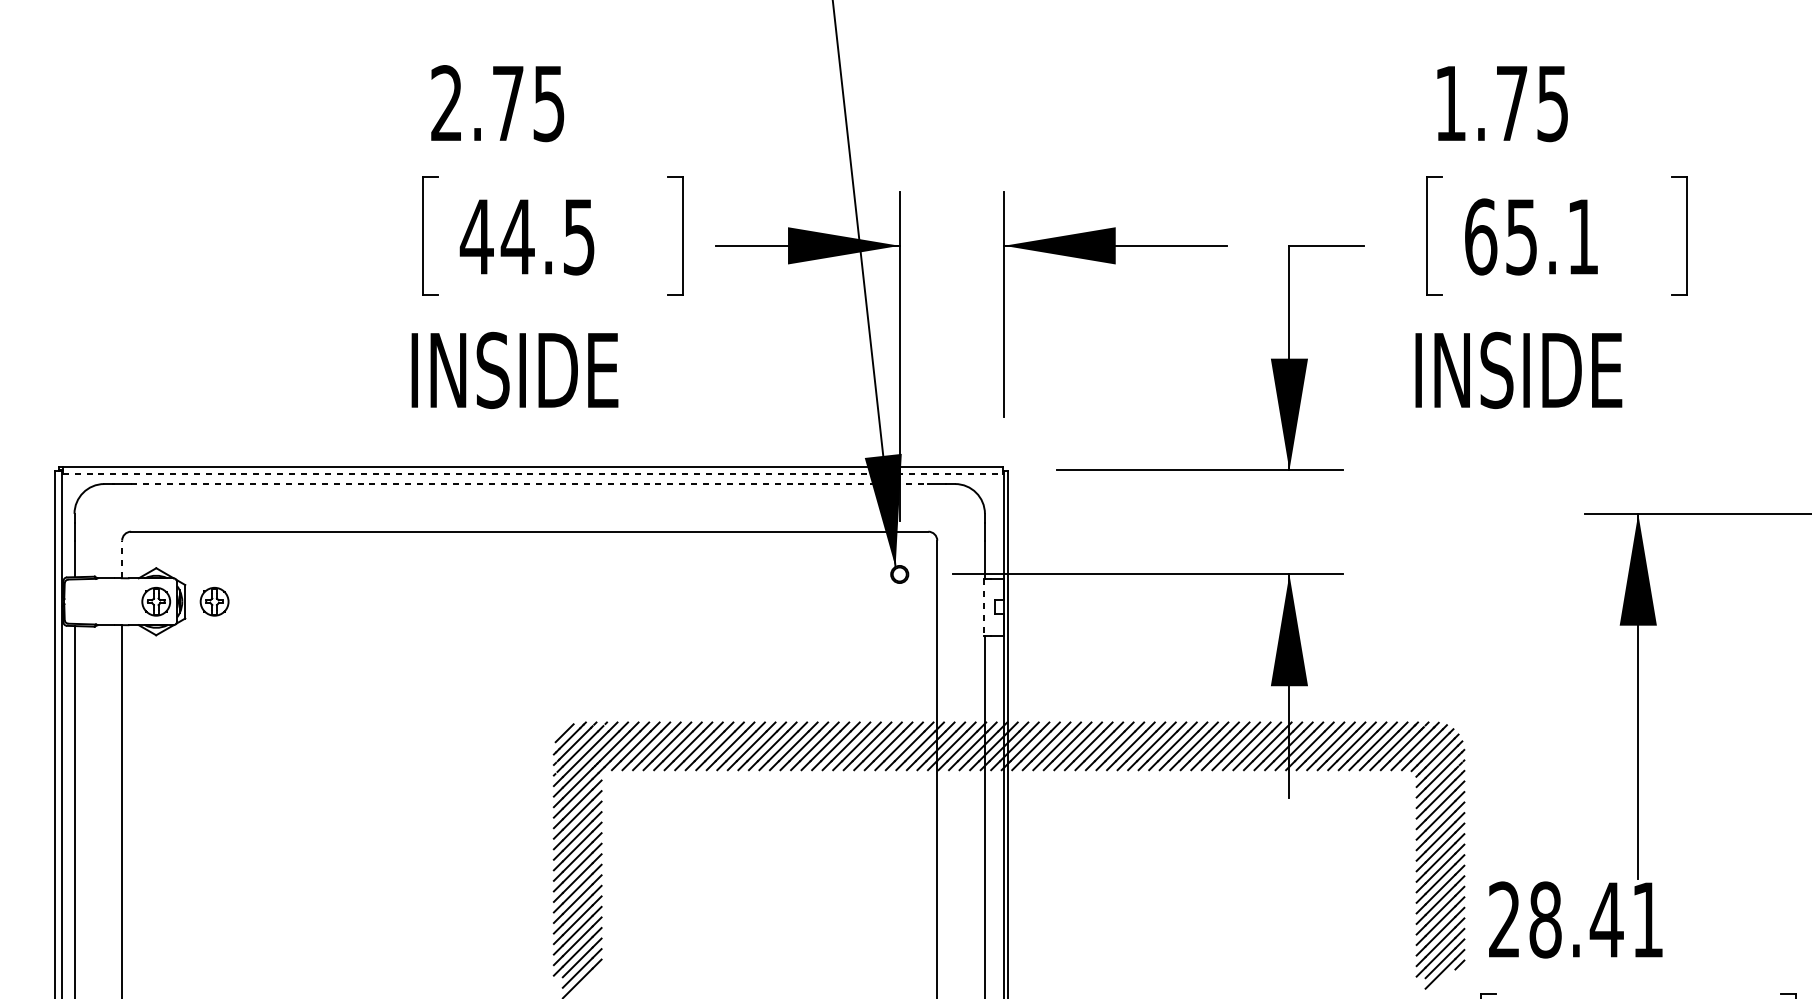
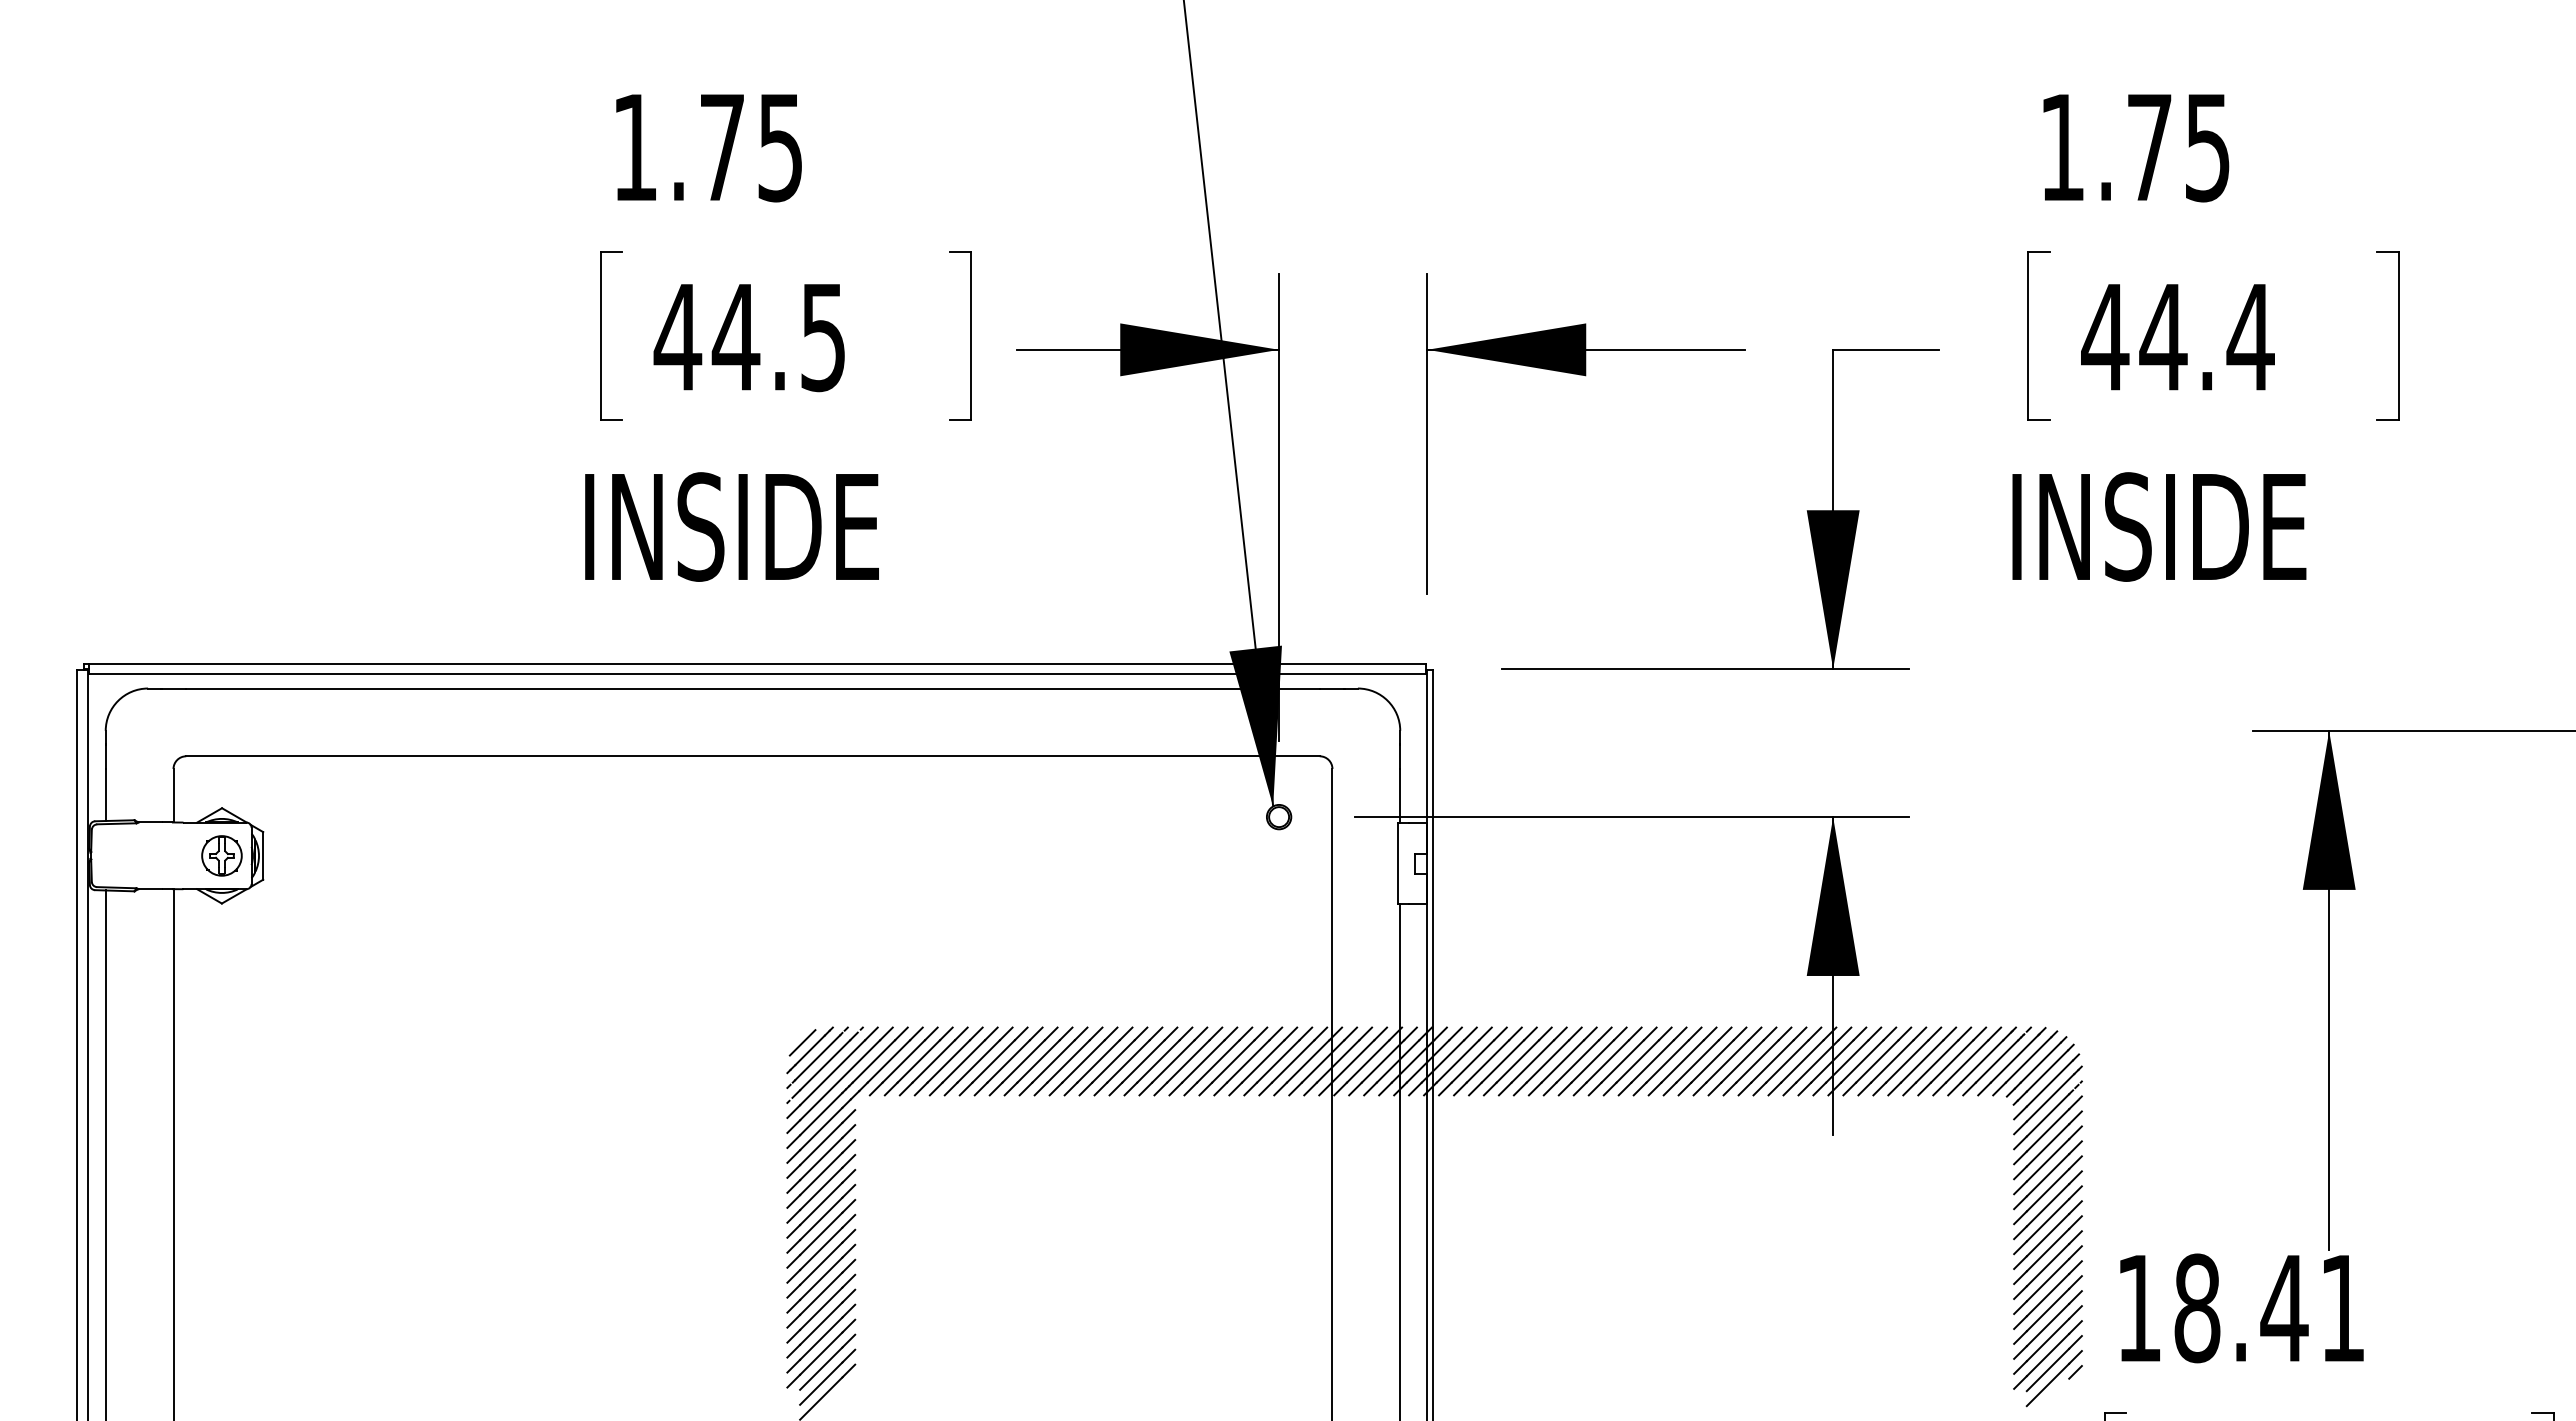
text: (446, 102) -> (634, 146), 2.75 -> 1.75
text: (1531, 237) -> (2177, 337), 65.1 -> 44.4
line: (532, 474) -> (757, 674), dashed -> solid
line: (530, 484) -> (753, 688), dashed -> solid
line: (122, 559) -> (173, 795), dashed -> solid
part: (214, 601) -> (304, 855), removed
line: (983, 607) -> (1398, 864), dashed -> solid
text: (1504, 919) -> (2138, 1307), 28.41 -> 18.41

